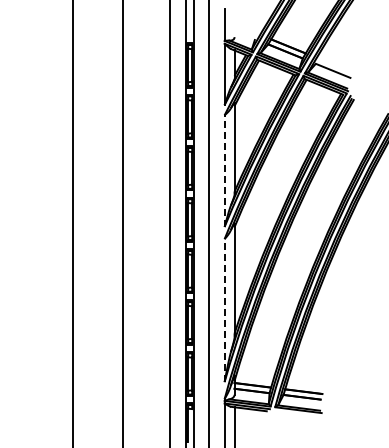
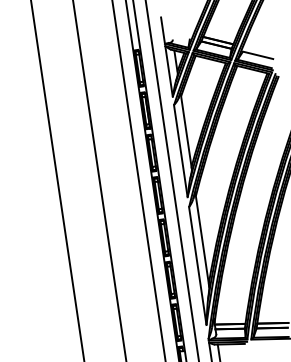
line: (224, 171) -> (180, 151), dashed -> solid
line: (224, 310) -> (197, 266), dashed -> solid

